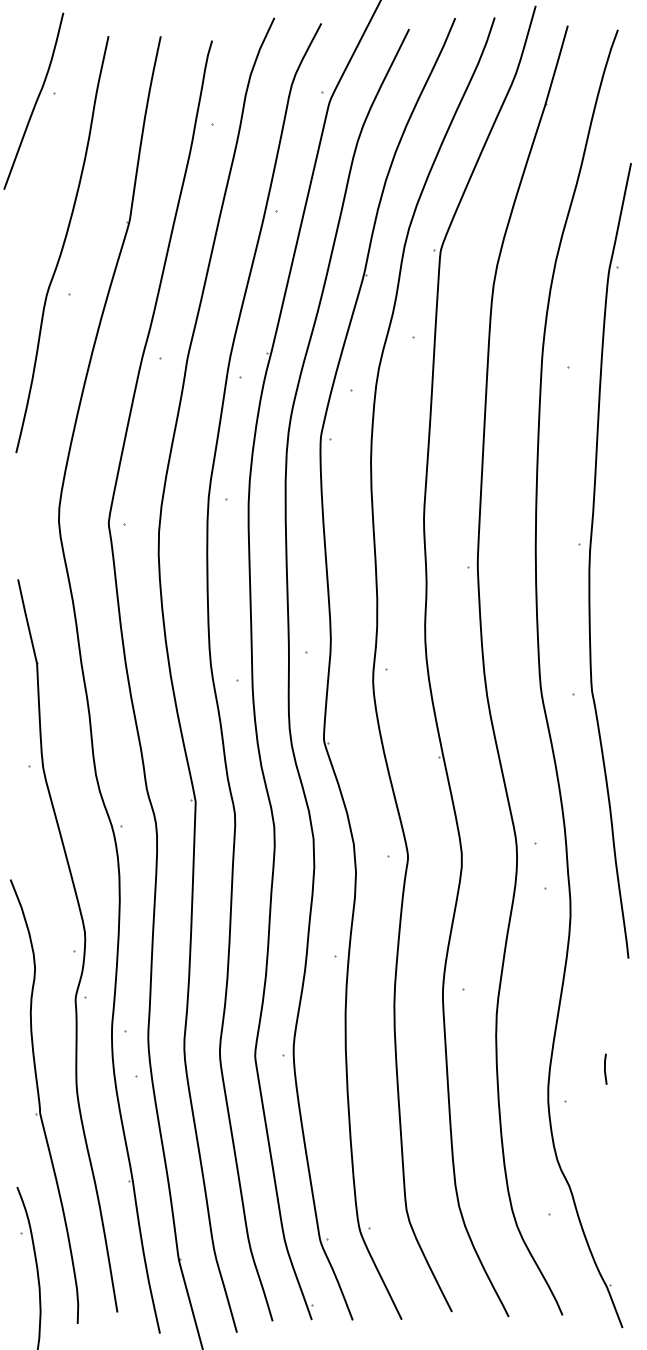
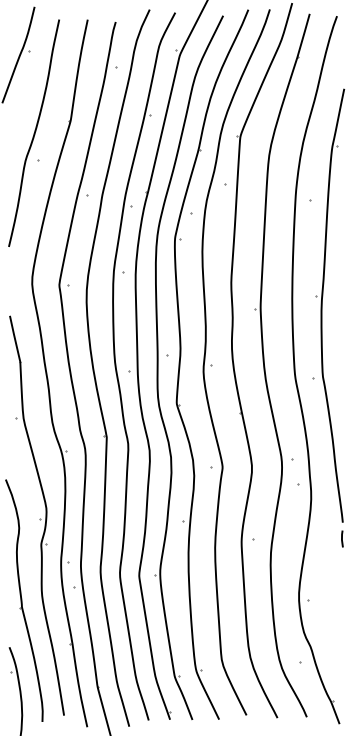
line: (605, 1068) -> (342, 538), moved

